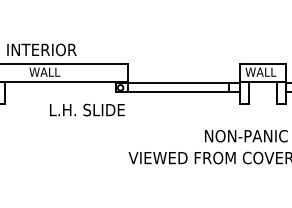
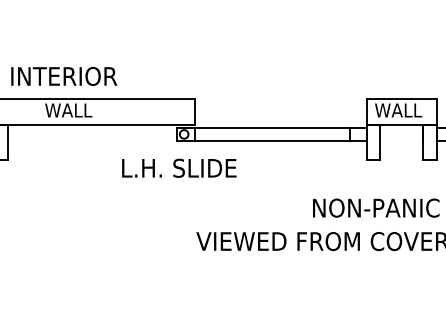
text: (87, 109) -> (179, 167), moved

